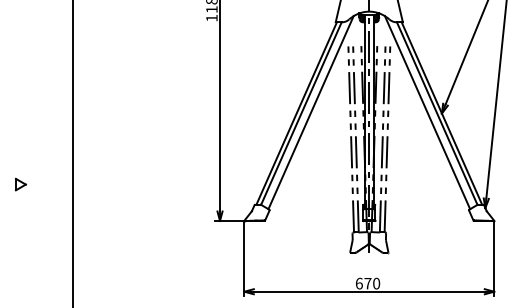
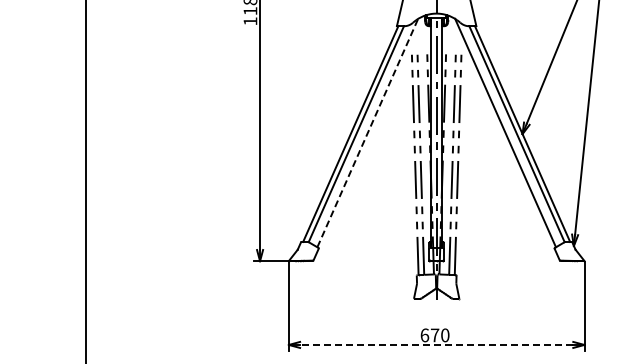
line: (310, 113) -> (367, 133), solid -> dashed
part: (20, 184) -> (24, 217), removed
line: (369, 291) -> (436, 344), solid -> dashed

